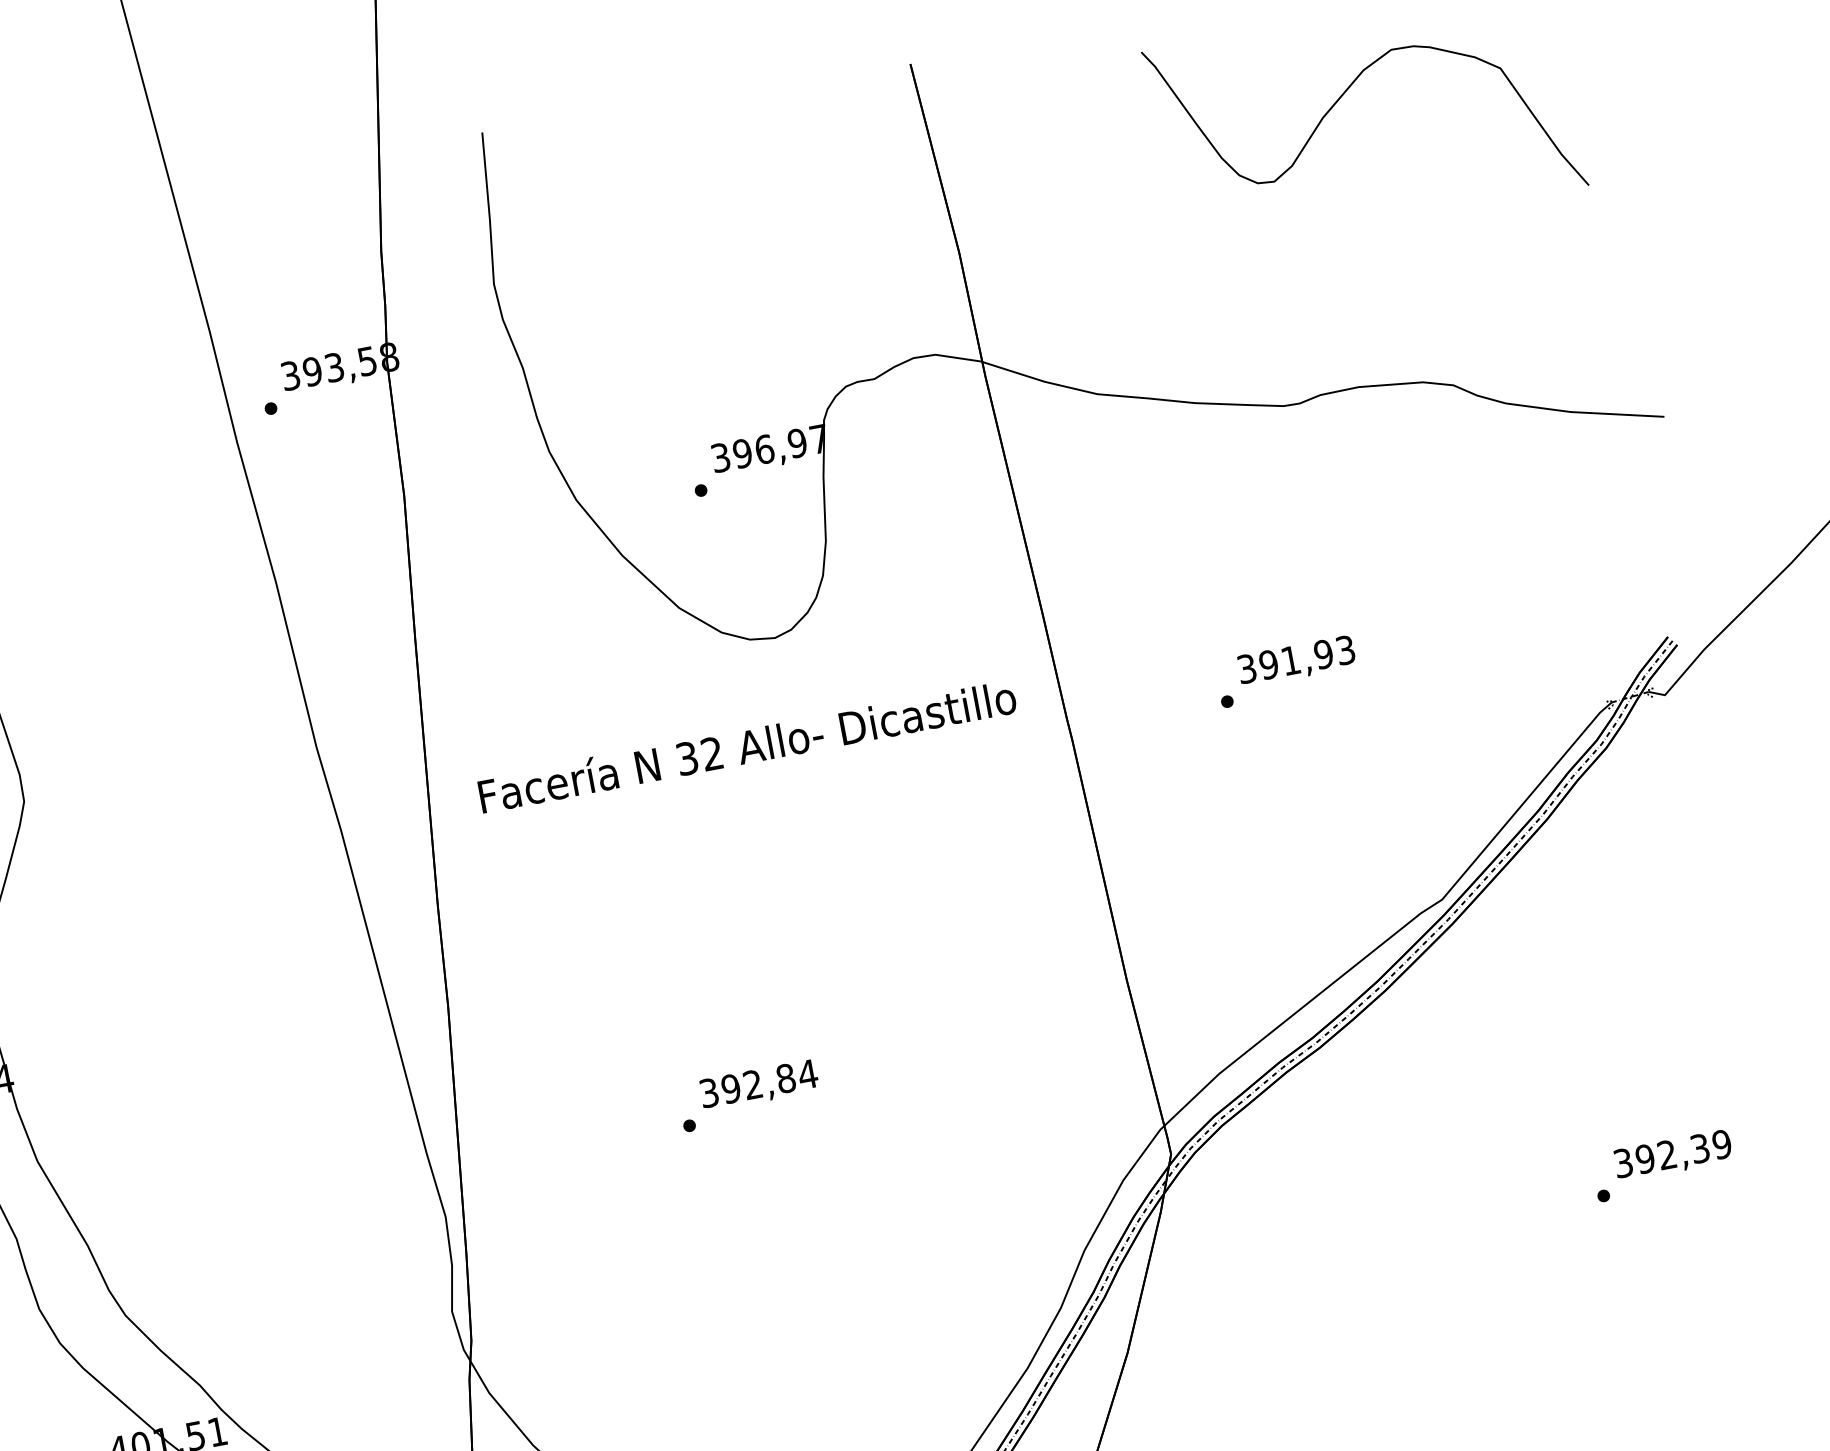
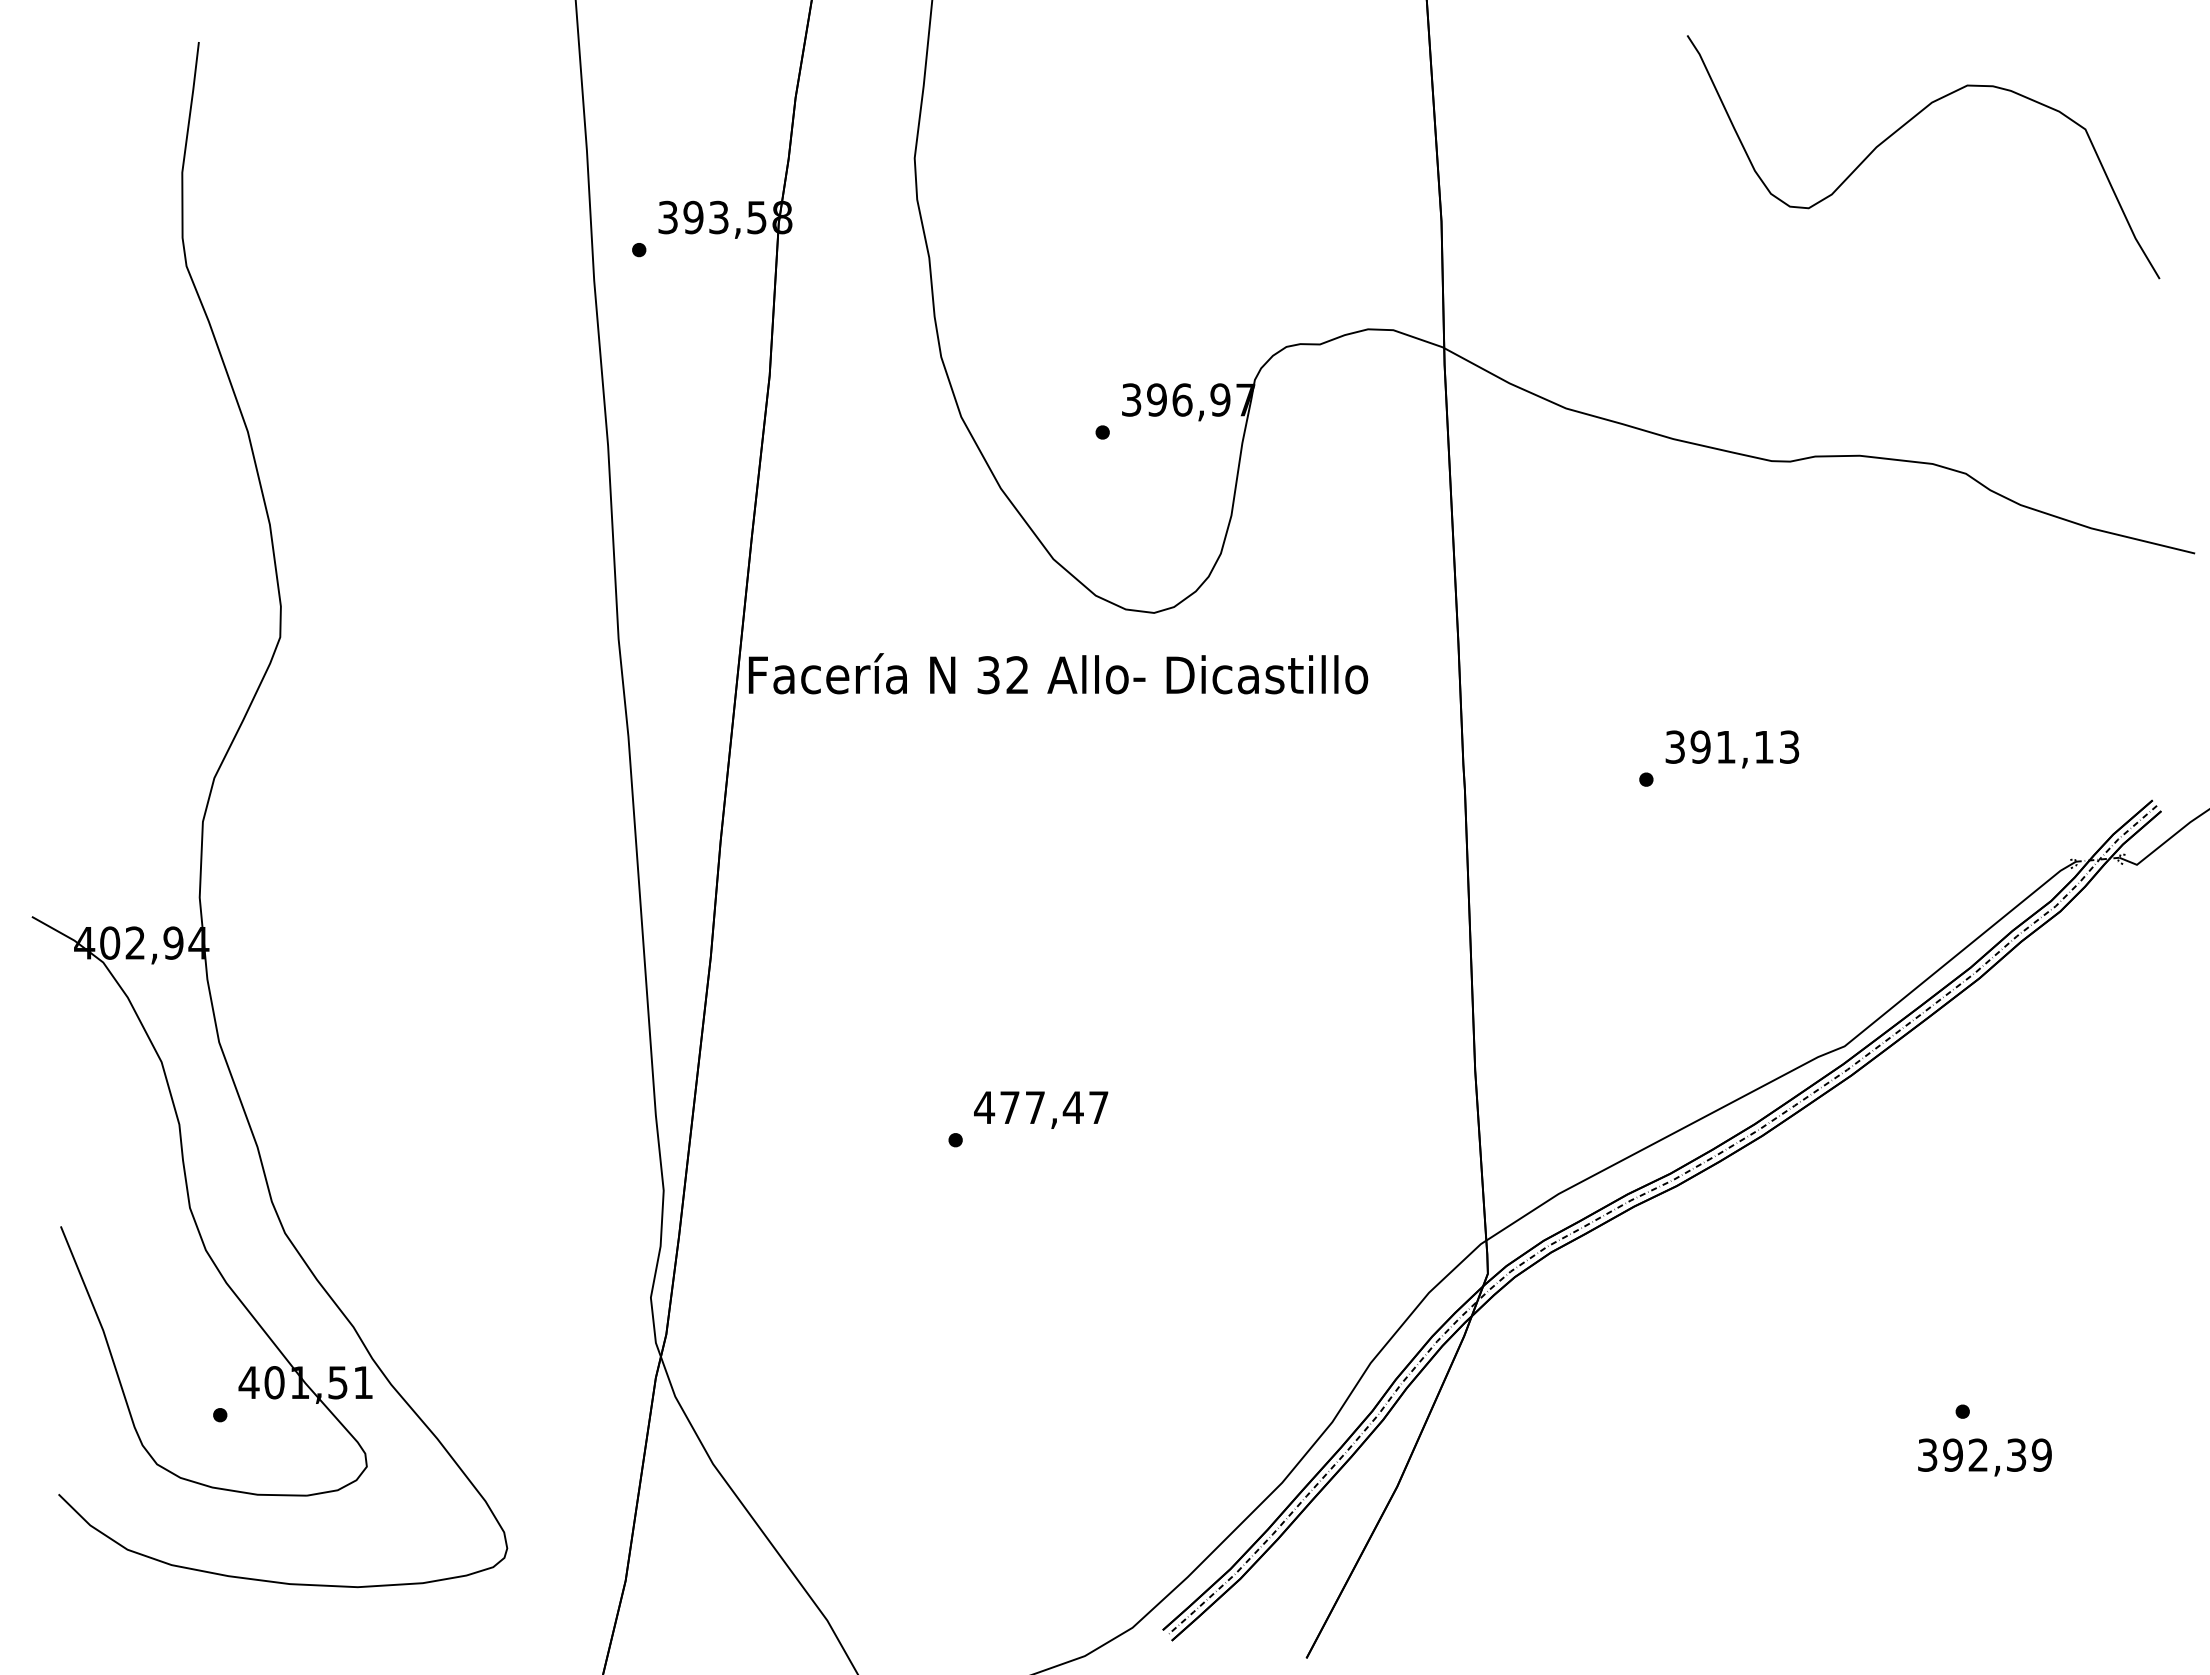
text: (1323, 653) -> (1764, 746), 391,93 -> 391,13
text: (747, 745) -> (1058, 673), moved
text: (758, 1083) -> (1041, 1107), 392,84 -> 477,47
text: (1672, 1155) -> (1984, 1457), moved

